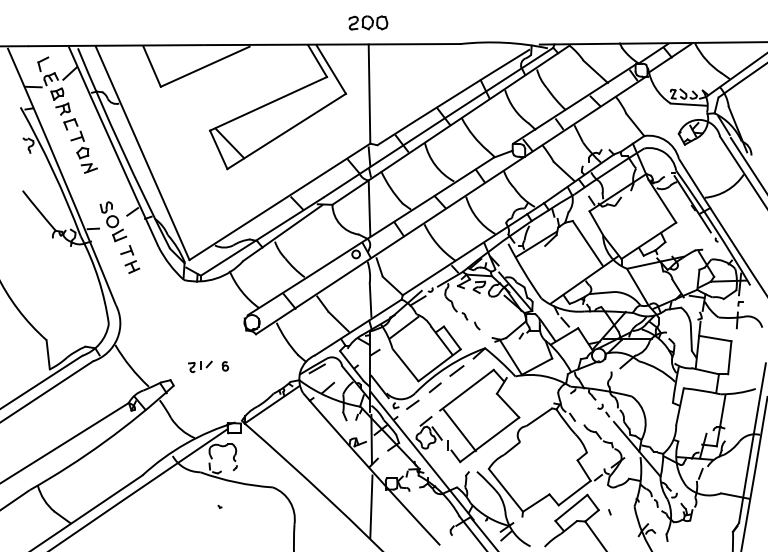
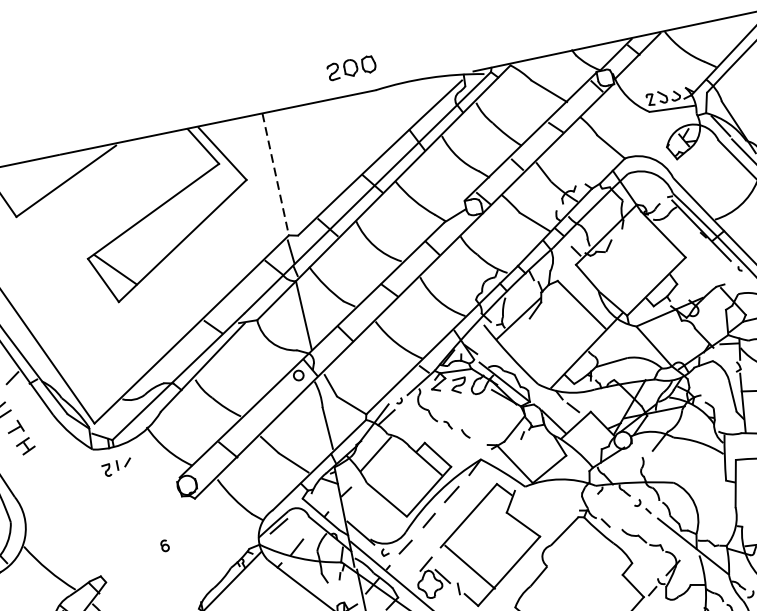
part: (368, 22) -> (351, 67), moved
line: (369, 94) -> (275, 174), solid -> dashed
part: (200, 366) -> (117, 467), moved

